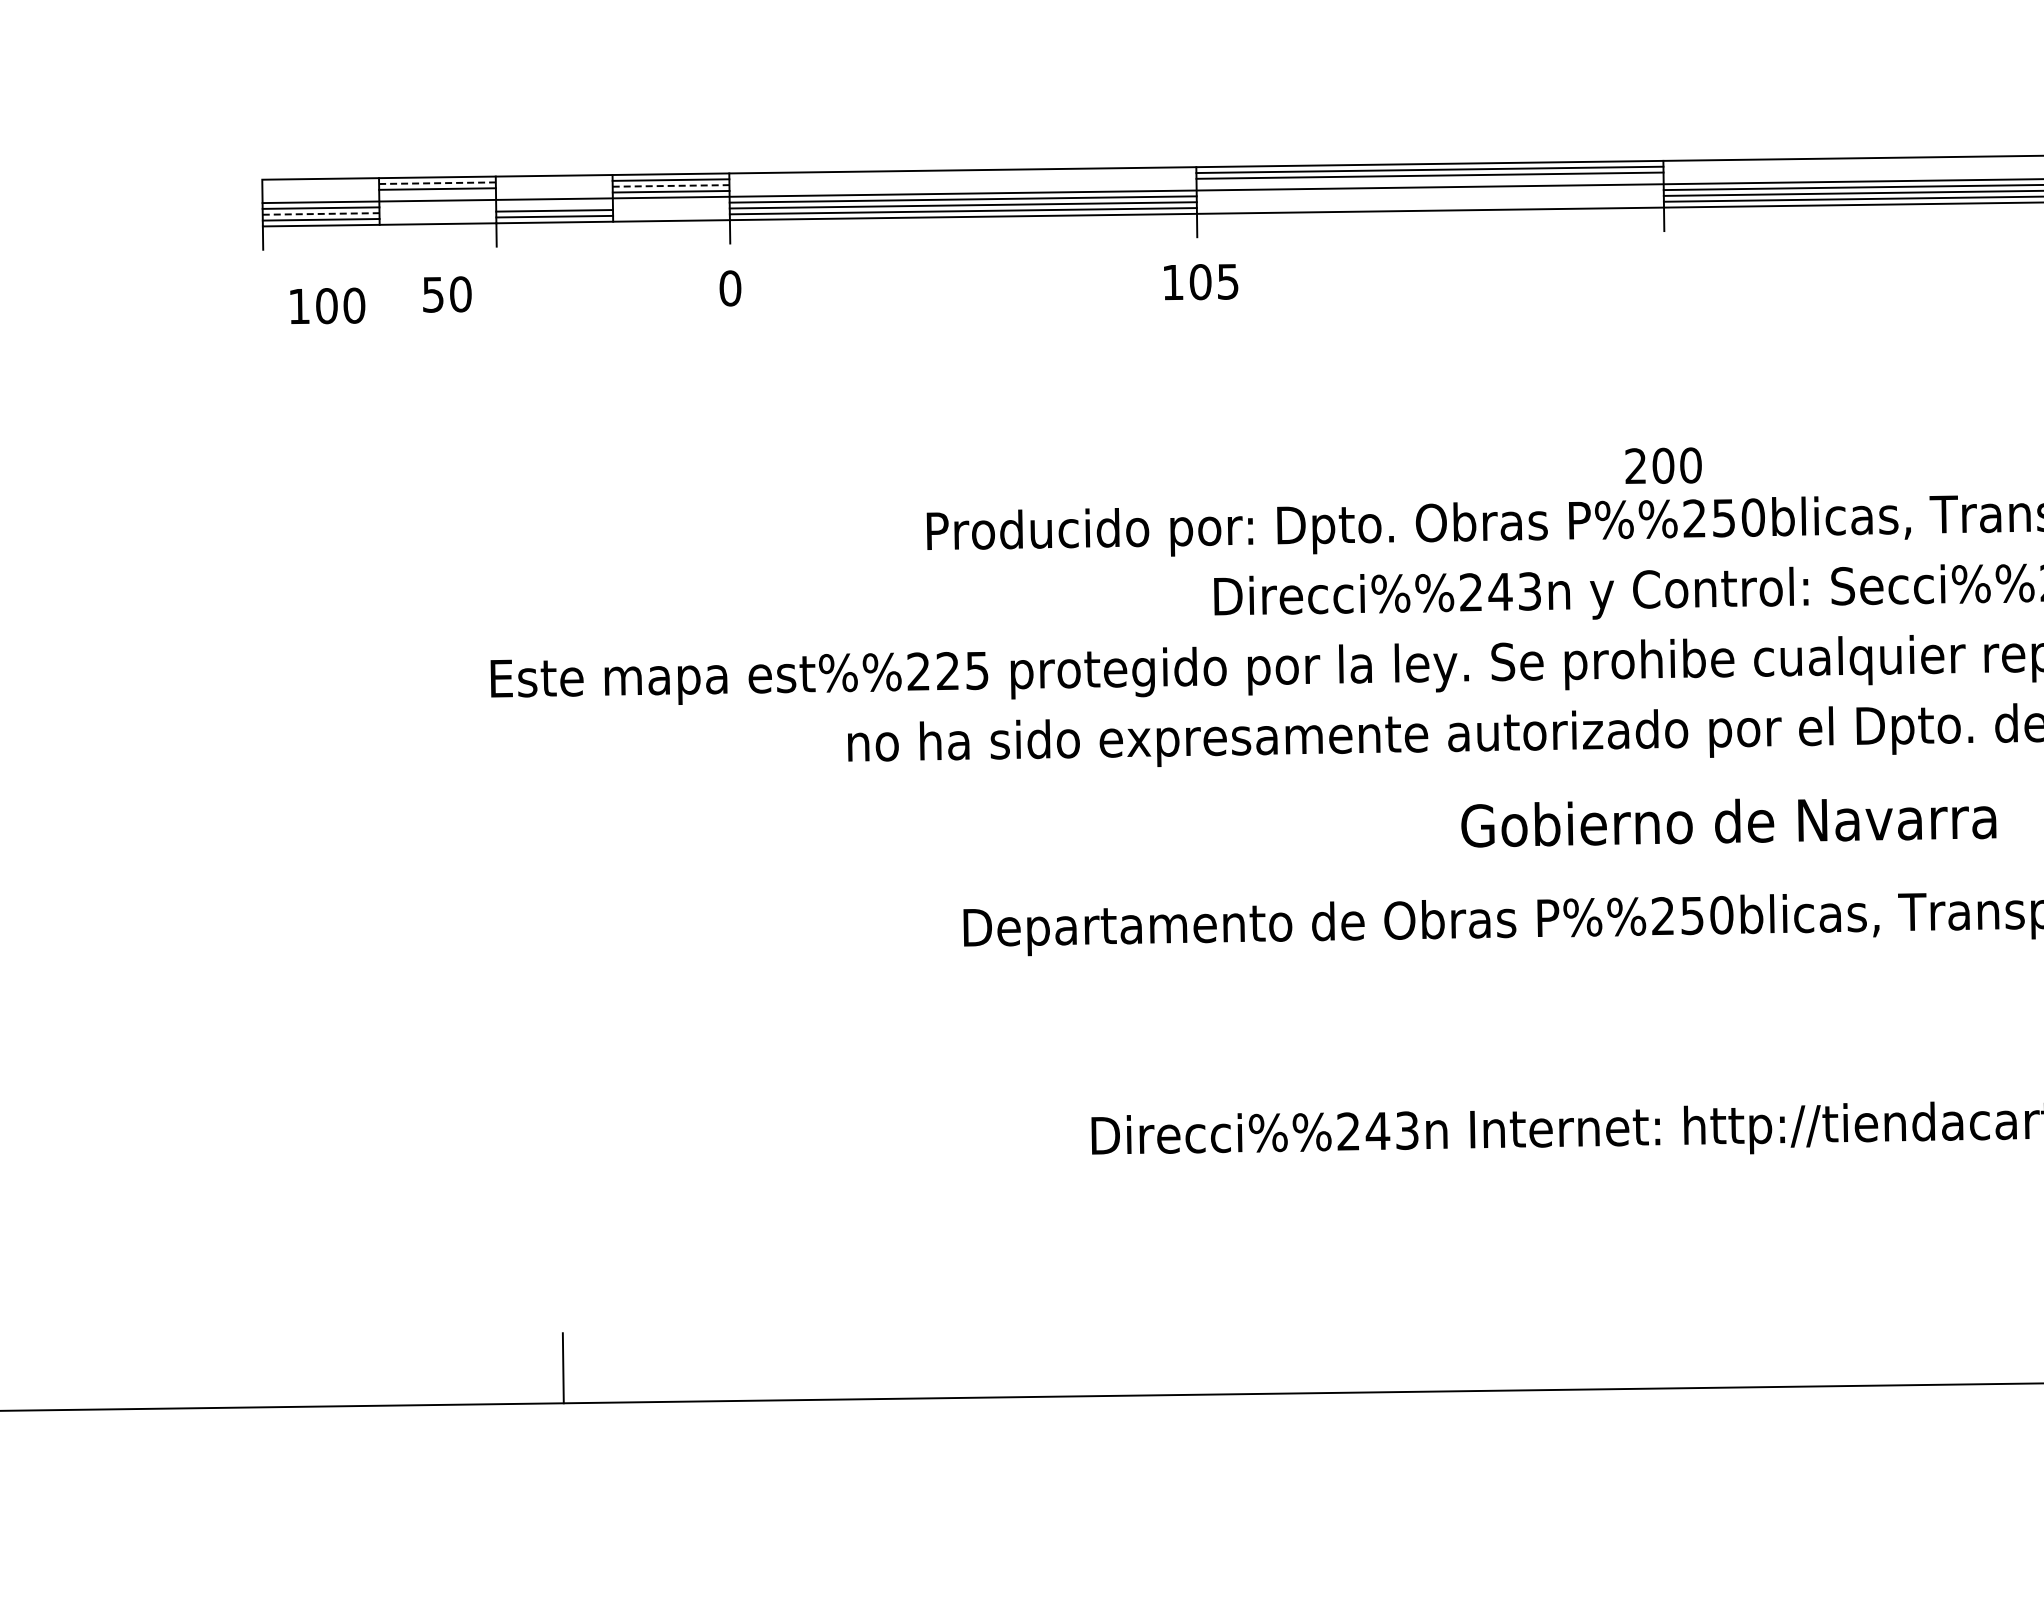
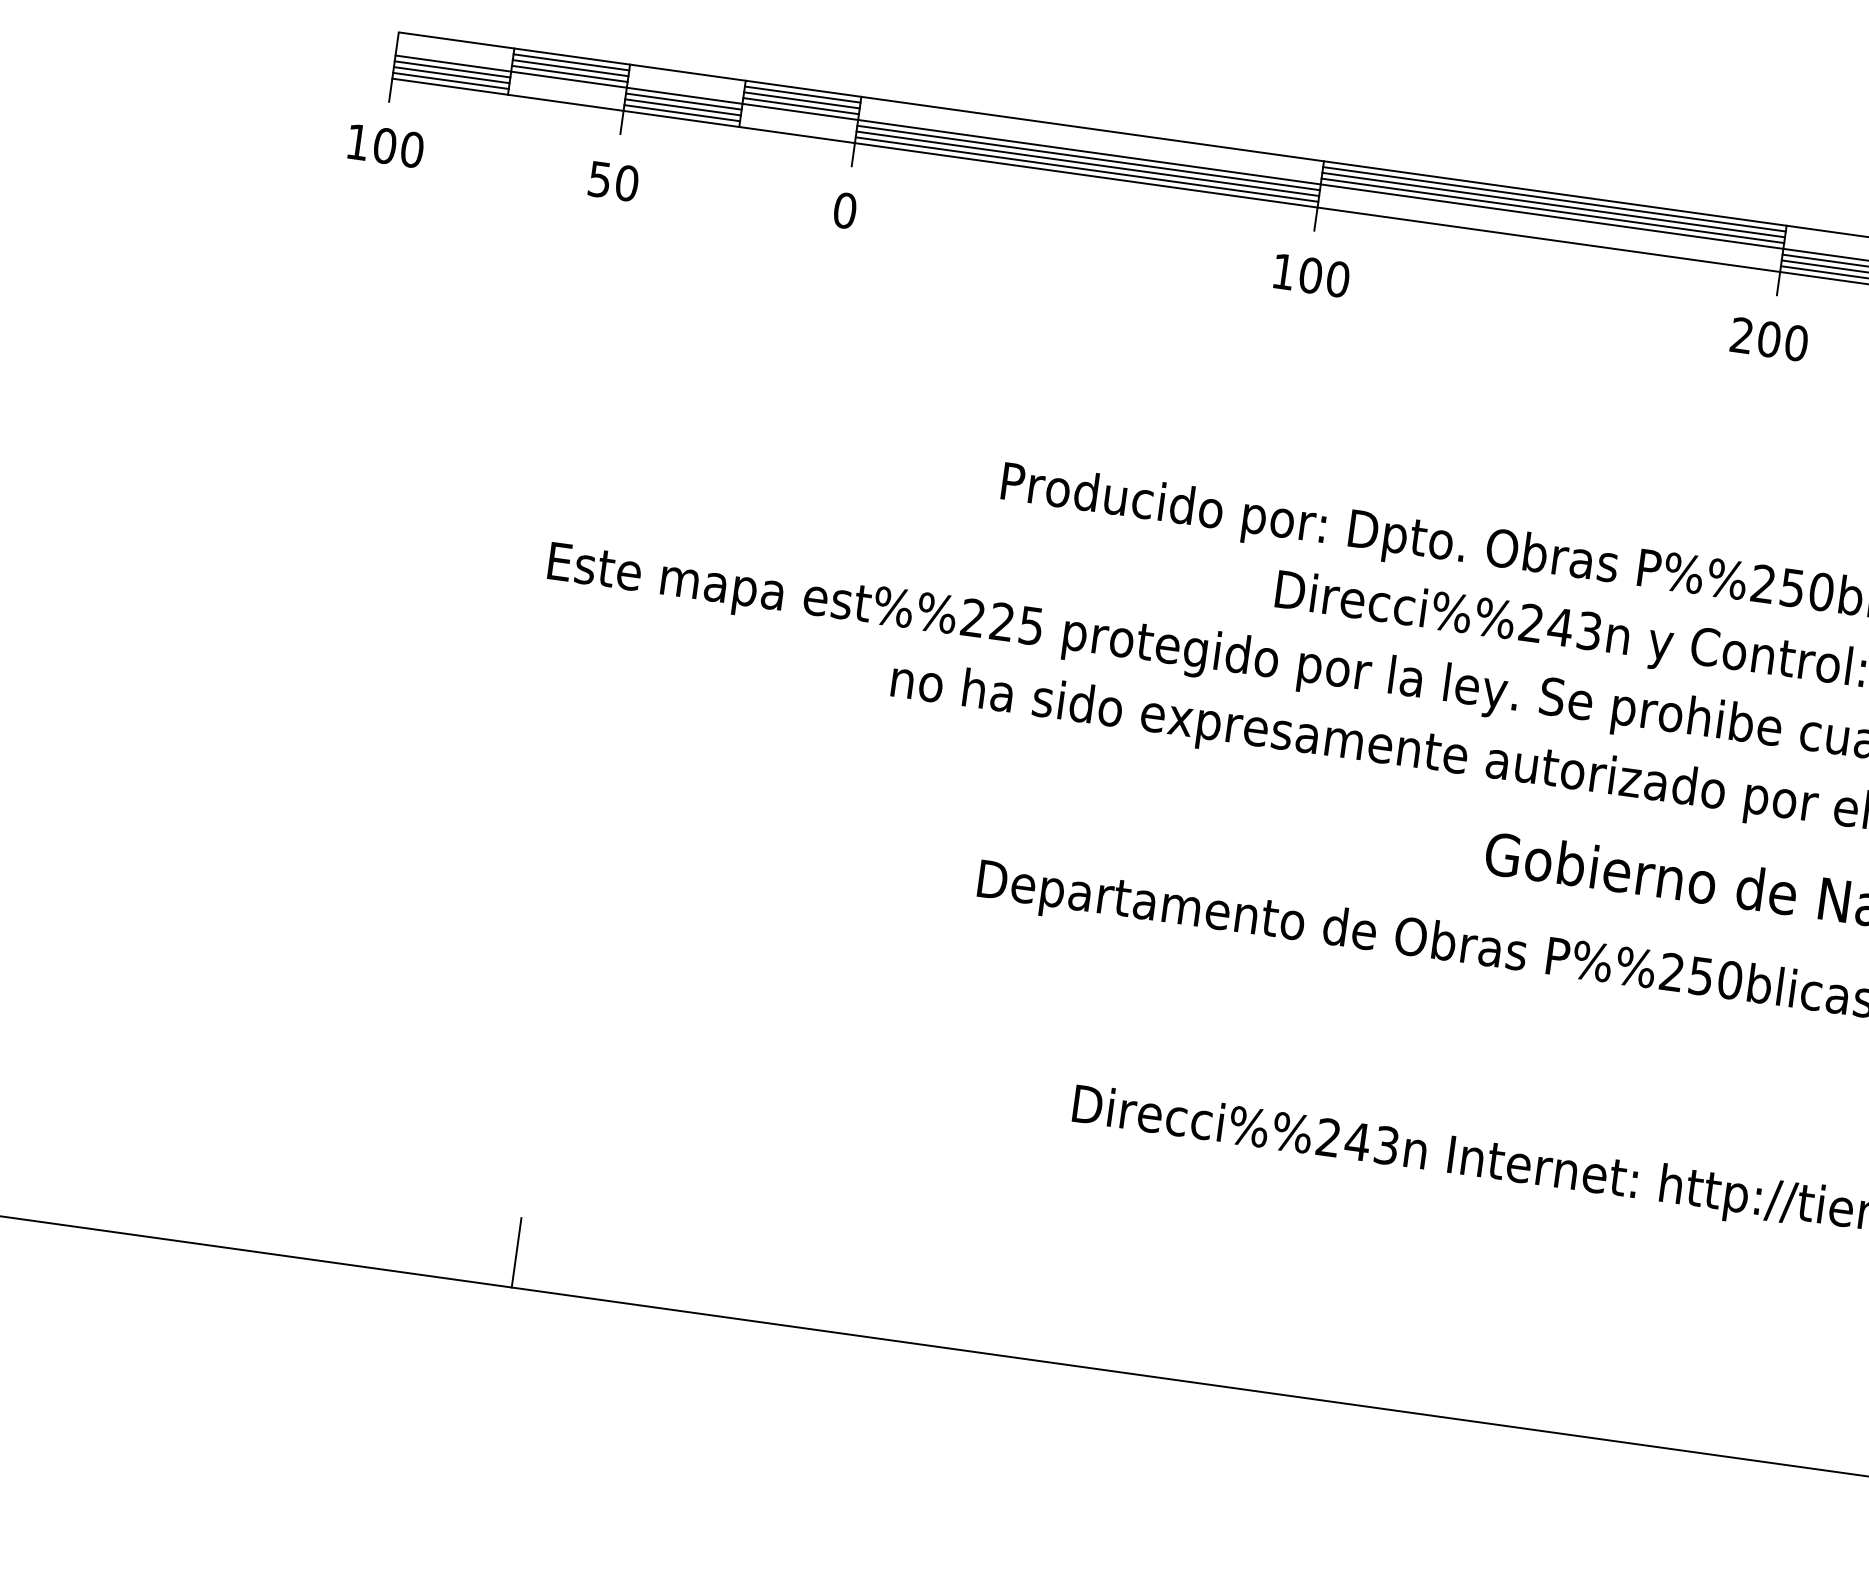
line: (1429, 181) -> (1552, 210), added
line: (437, 183) -> (571, 62), dashed -> solid
line: (671, 185) -> (802, 100), dashed -> solid
line: (437, 194) -> (569, 73), added
line: (554, 204) -> (683, 101), added
line: (321, 213) -> (452, 74), dashed -> solid
text: (1228, 281) -> (1338, 279), 105 -> 100
text: (447, 294) -> (613, 181), moved
text: (327, 305) -> (385, 145), moved
text: (1663, 465) -> (1769, 339), moved

